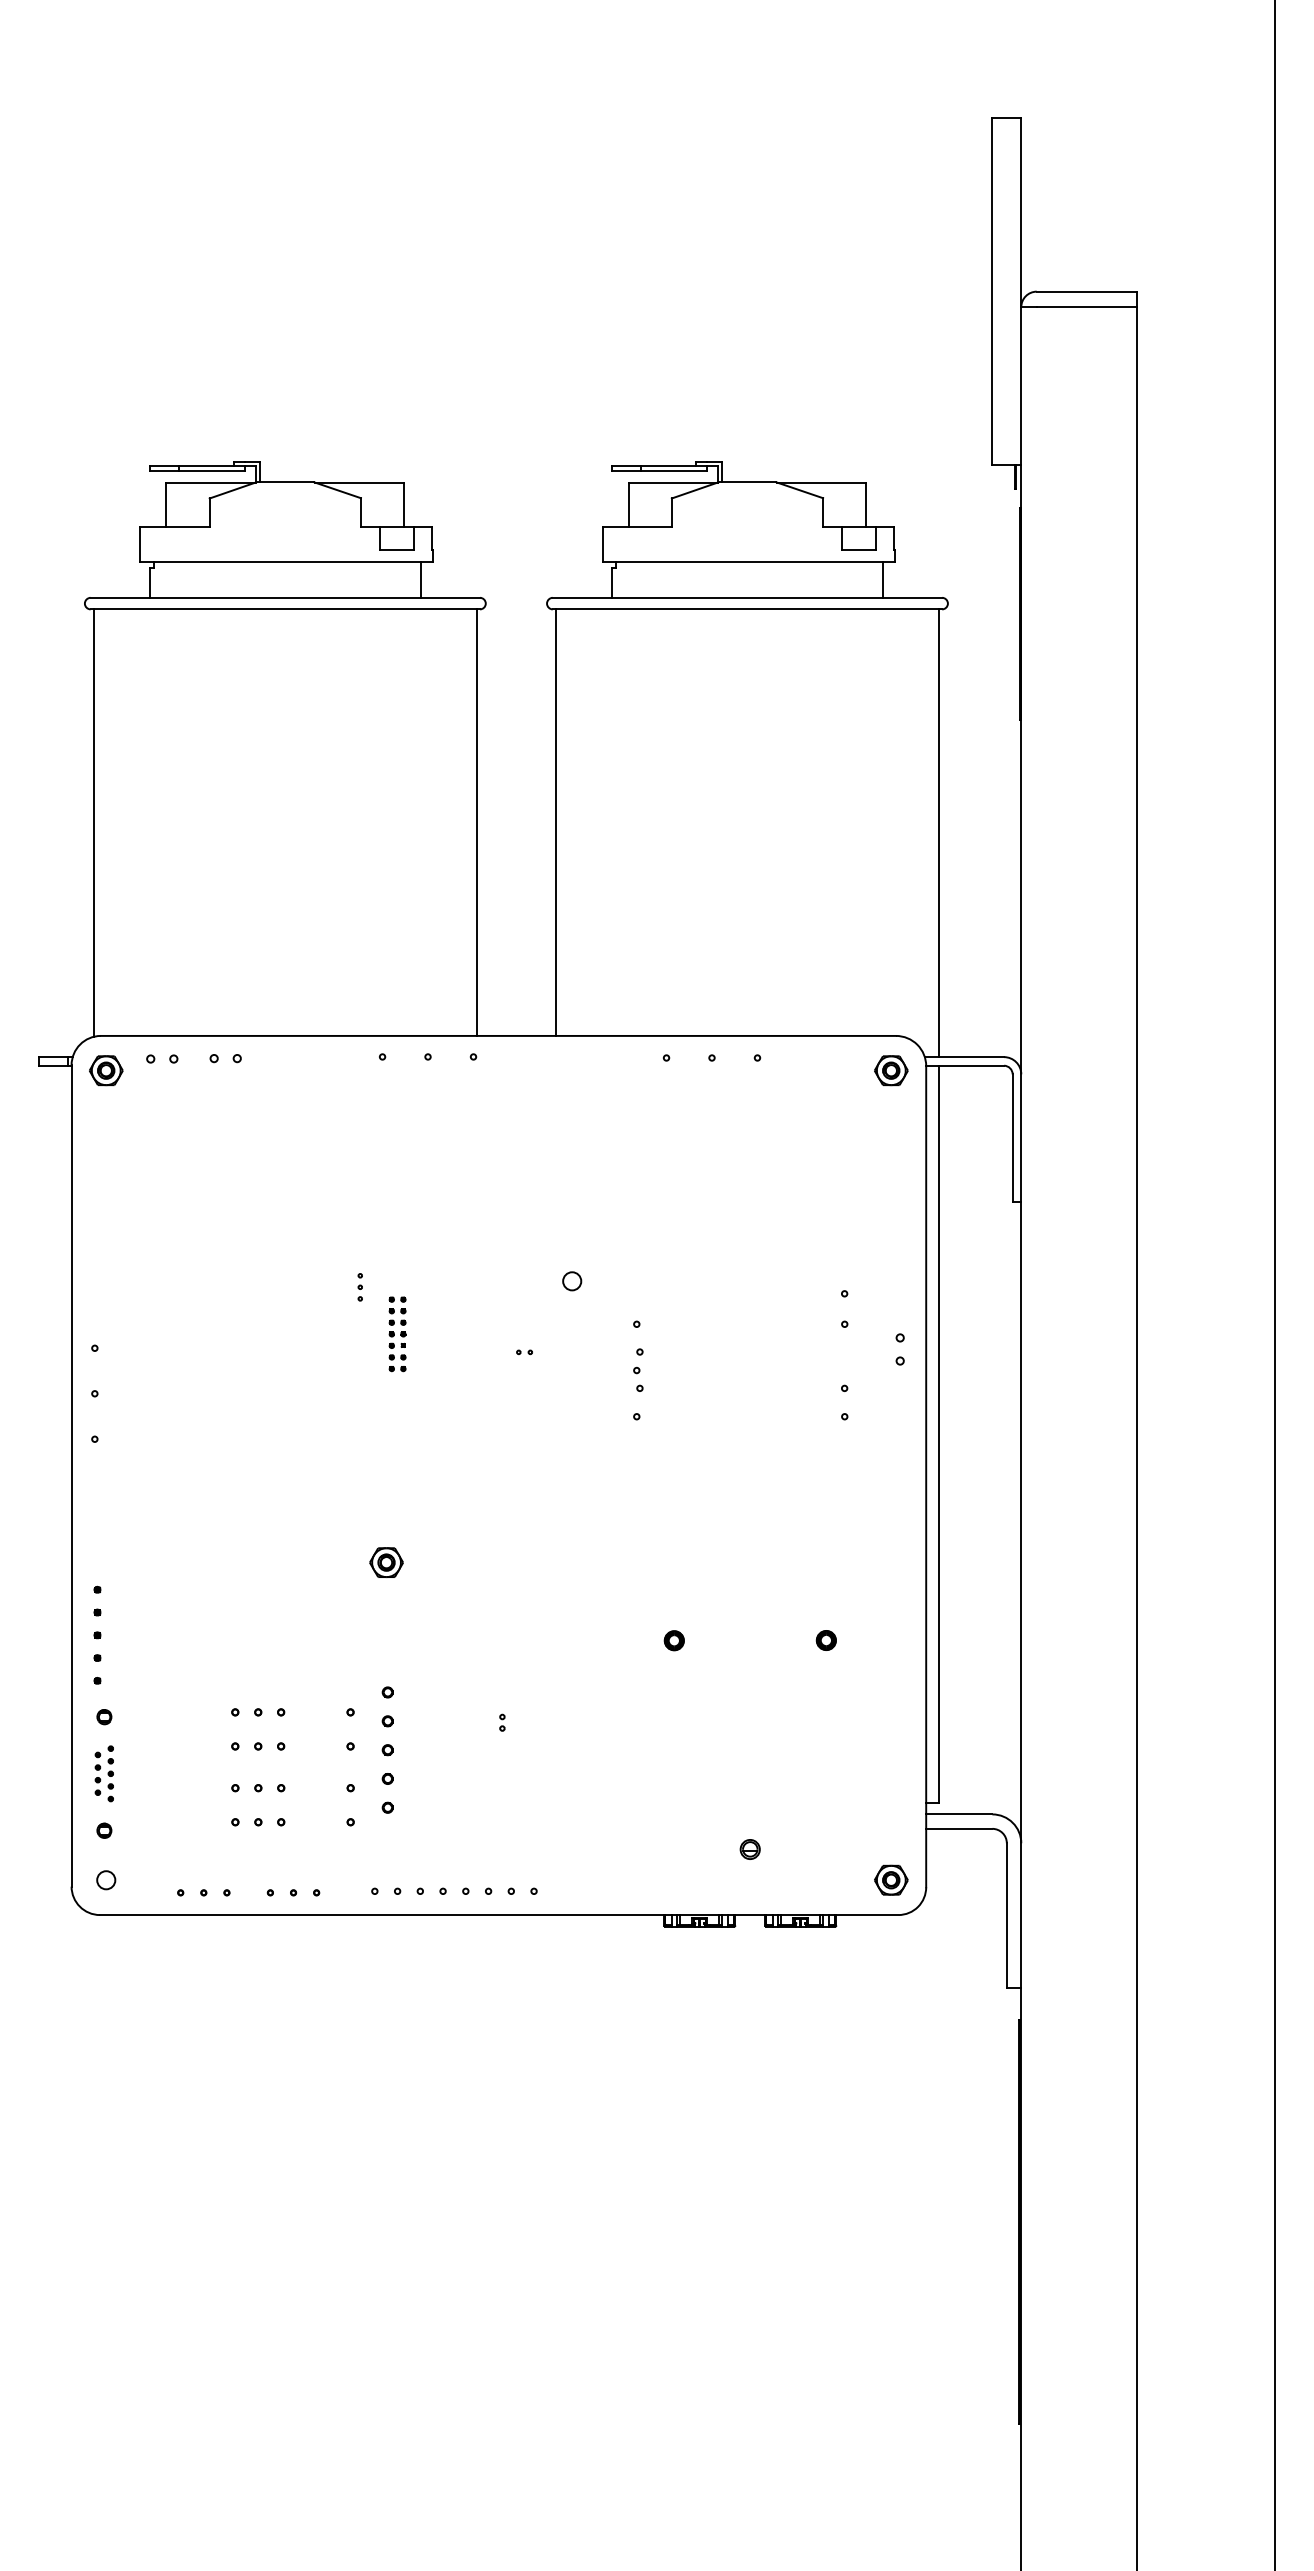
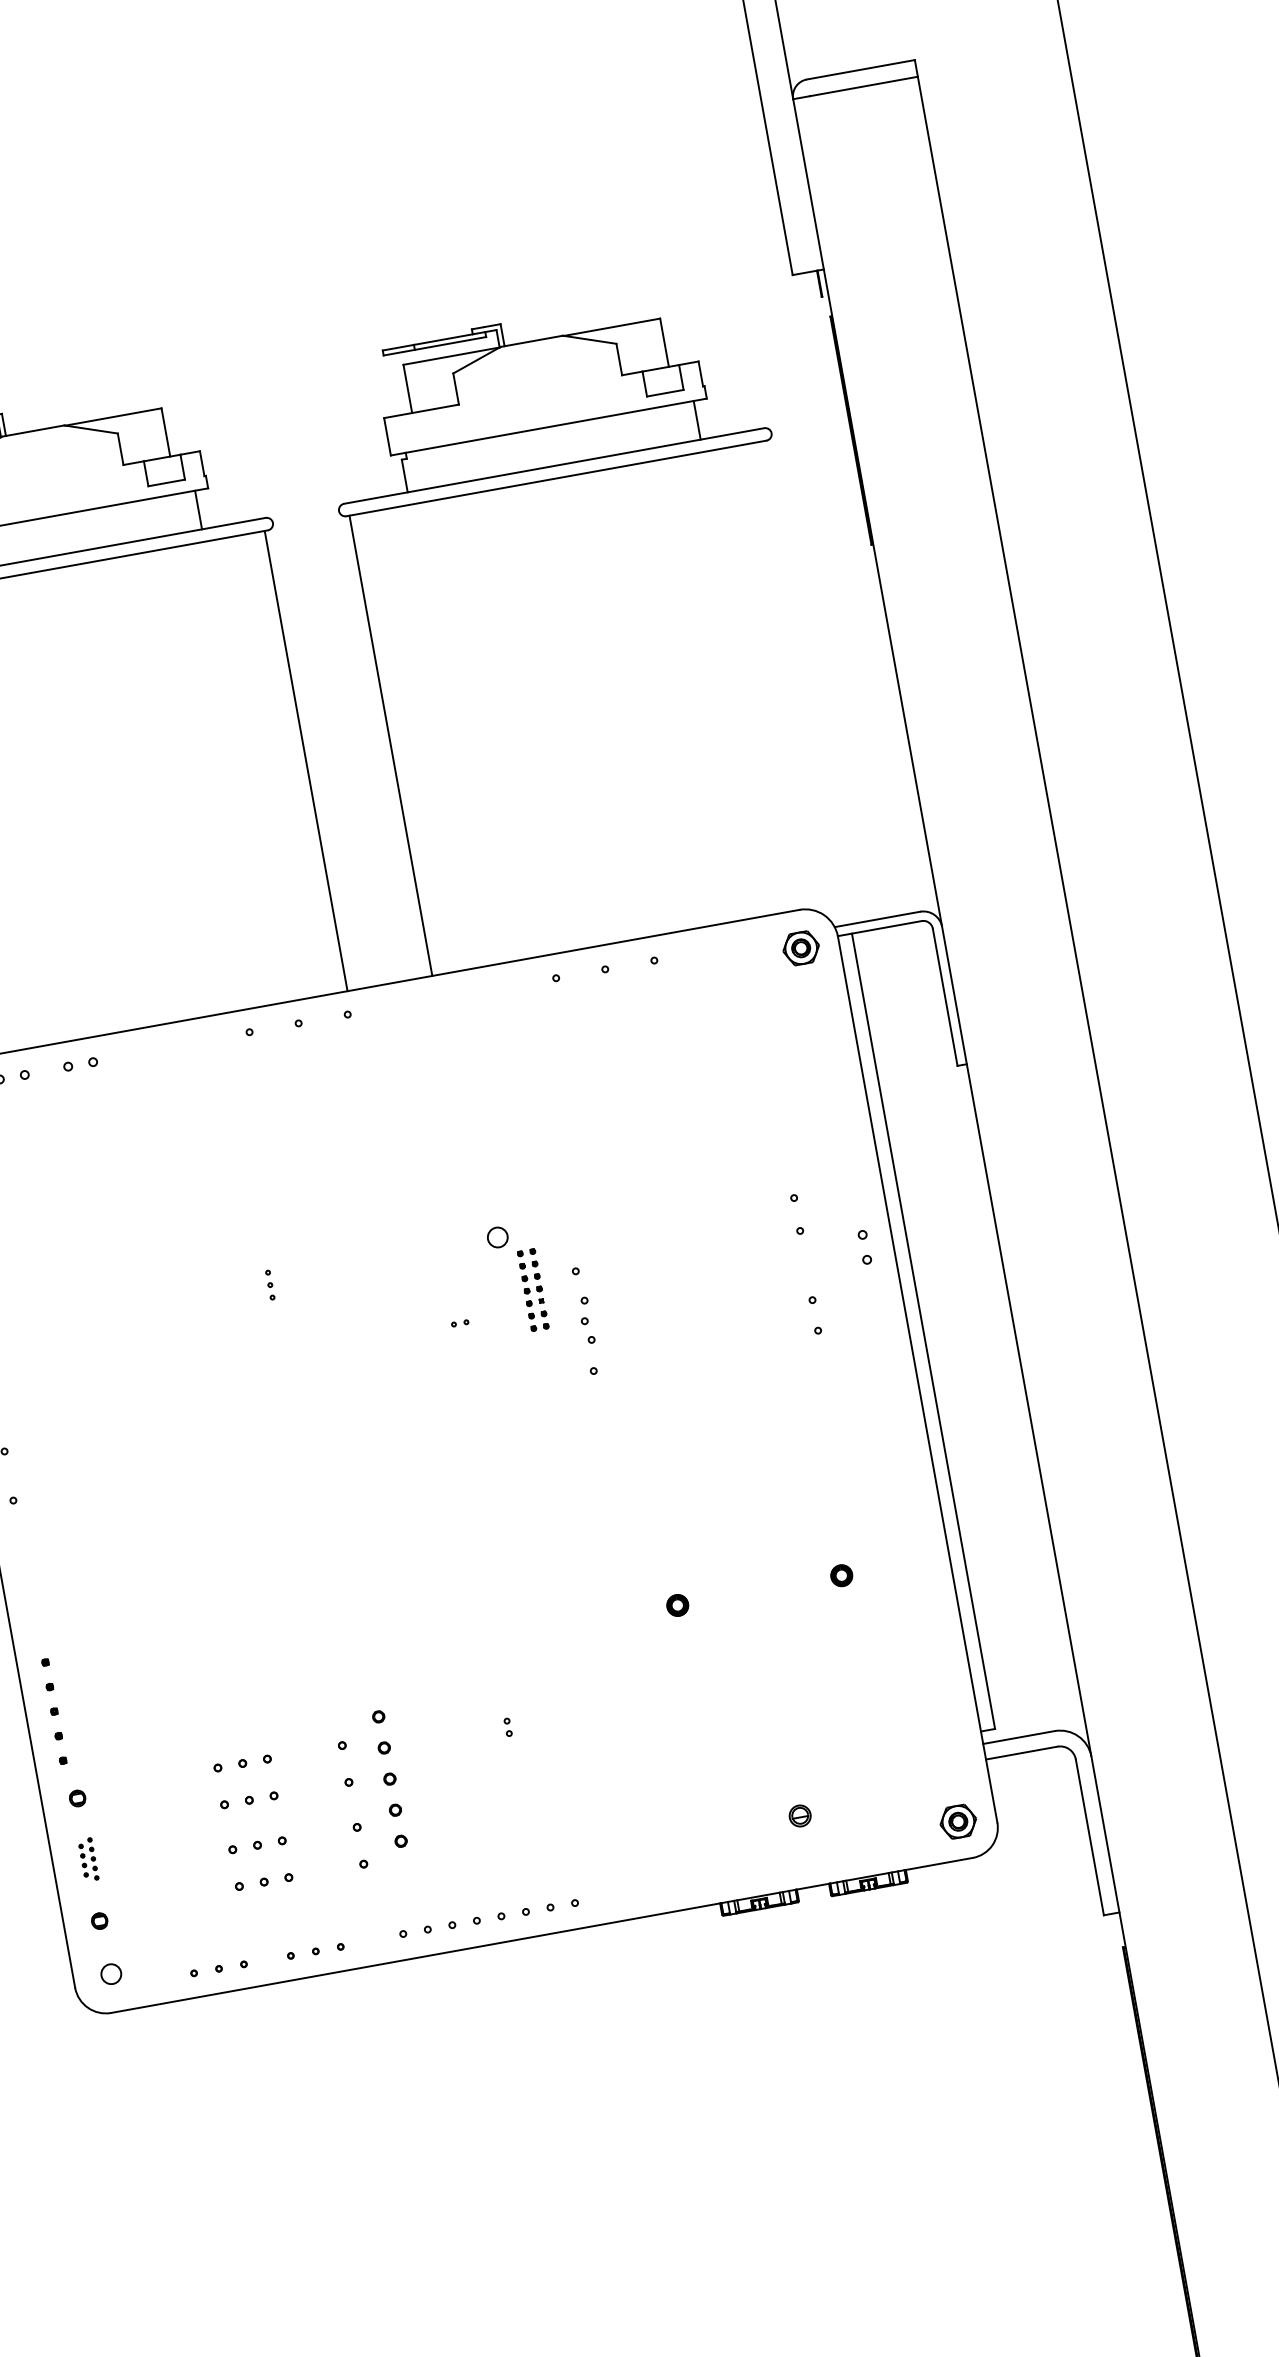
line: (939, 833) -> (807, 683), removed
part: (397, 1334) -> (533, 1290), moved
part: (386, 1562) -> (351, 1576), removed
part: (103, 1773) -> (87, 1859), size x0.7

